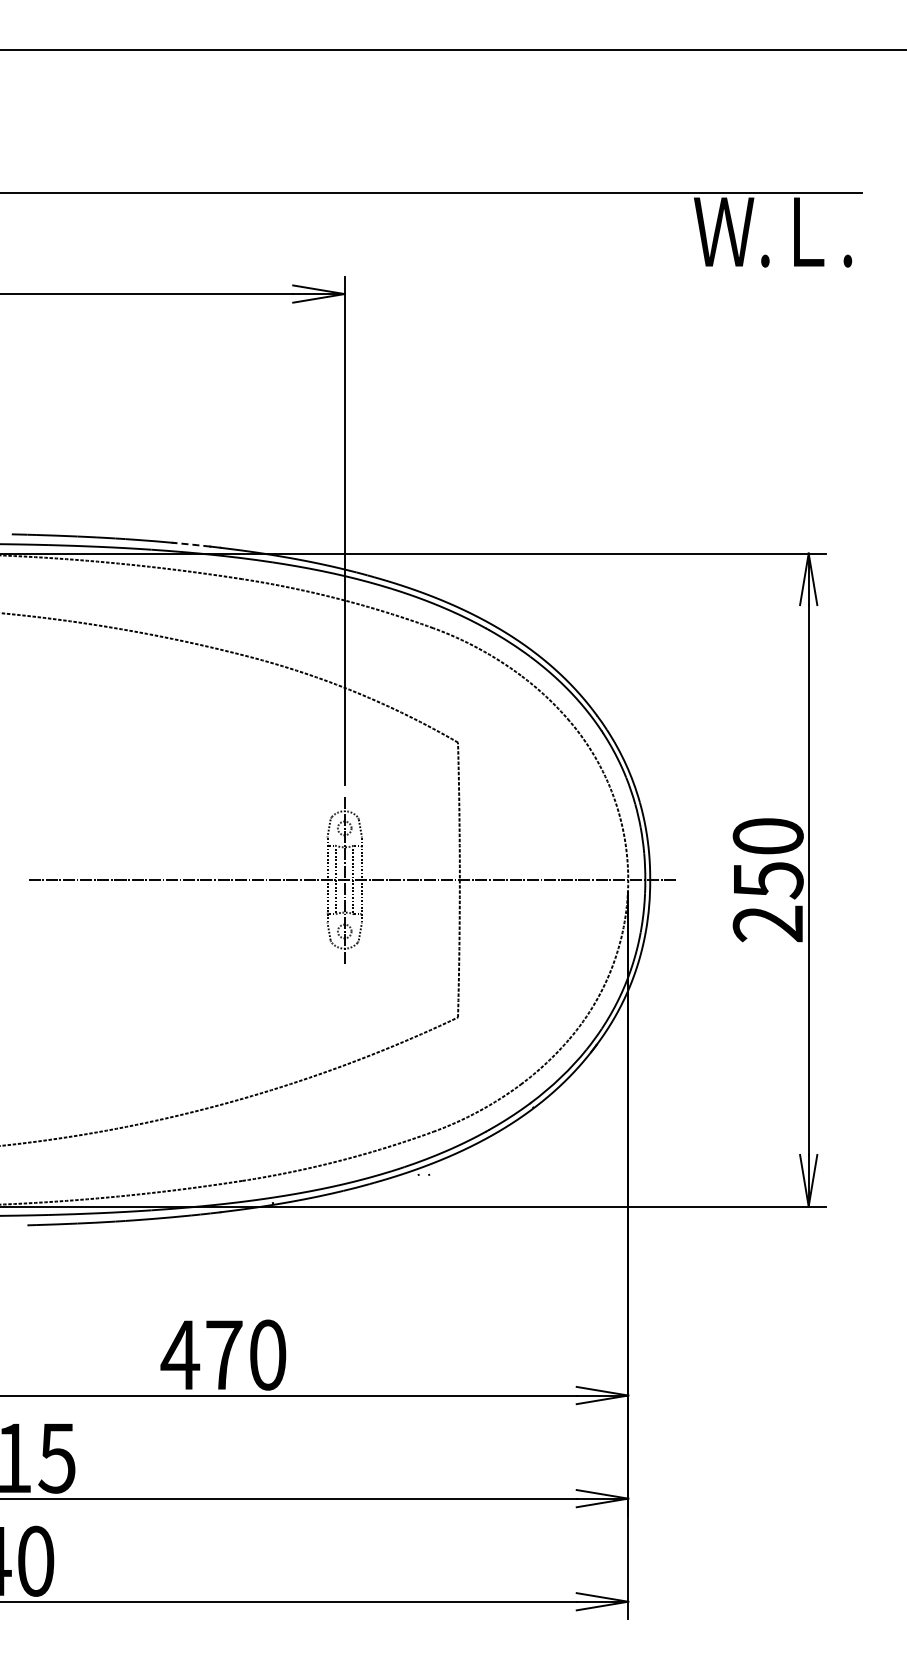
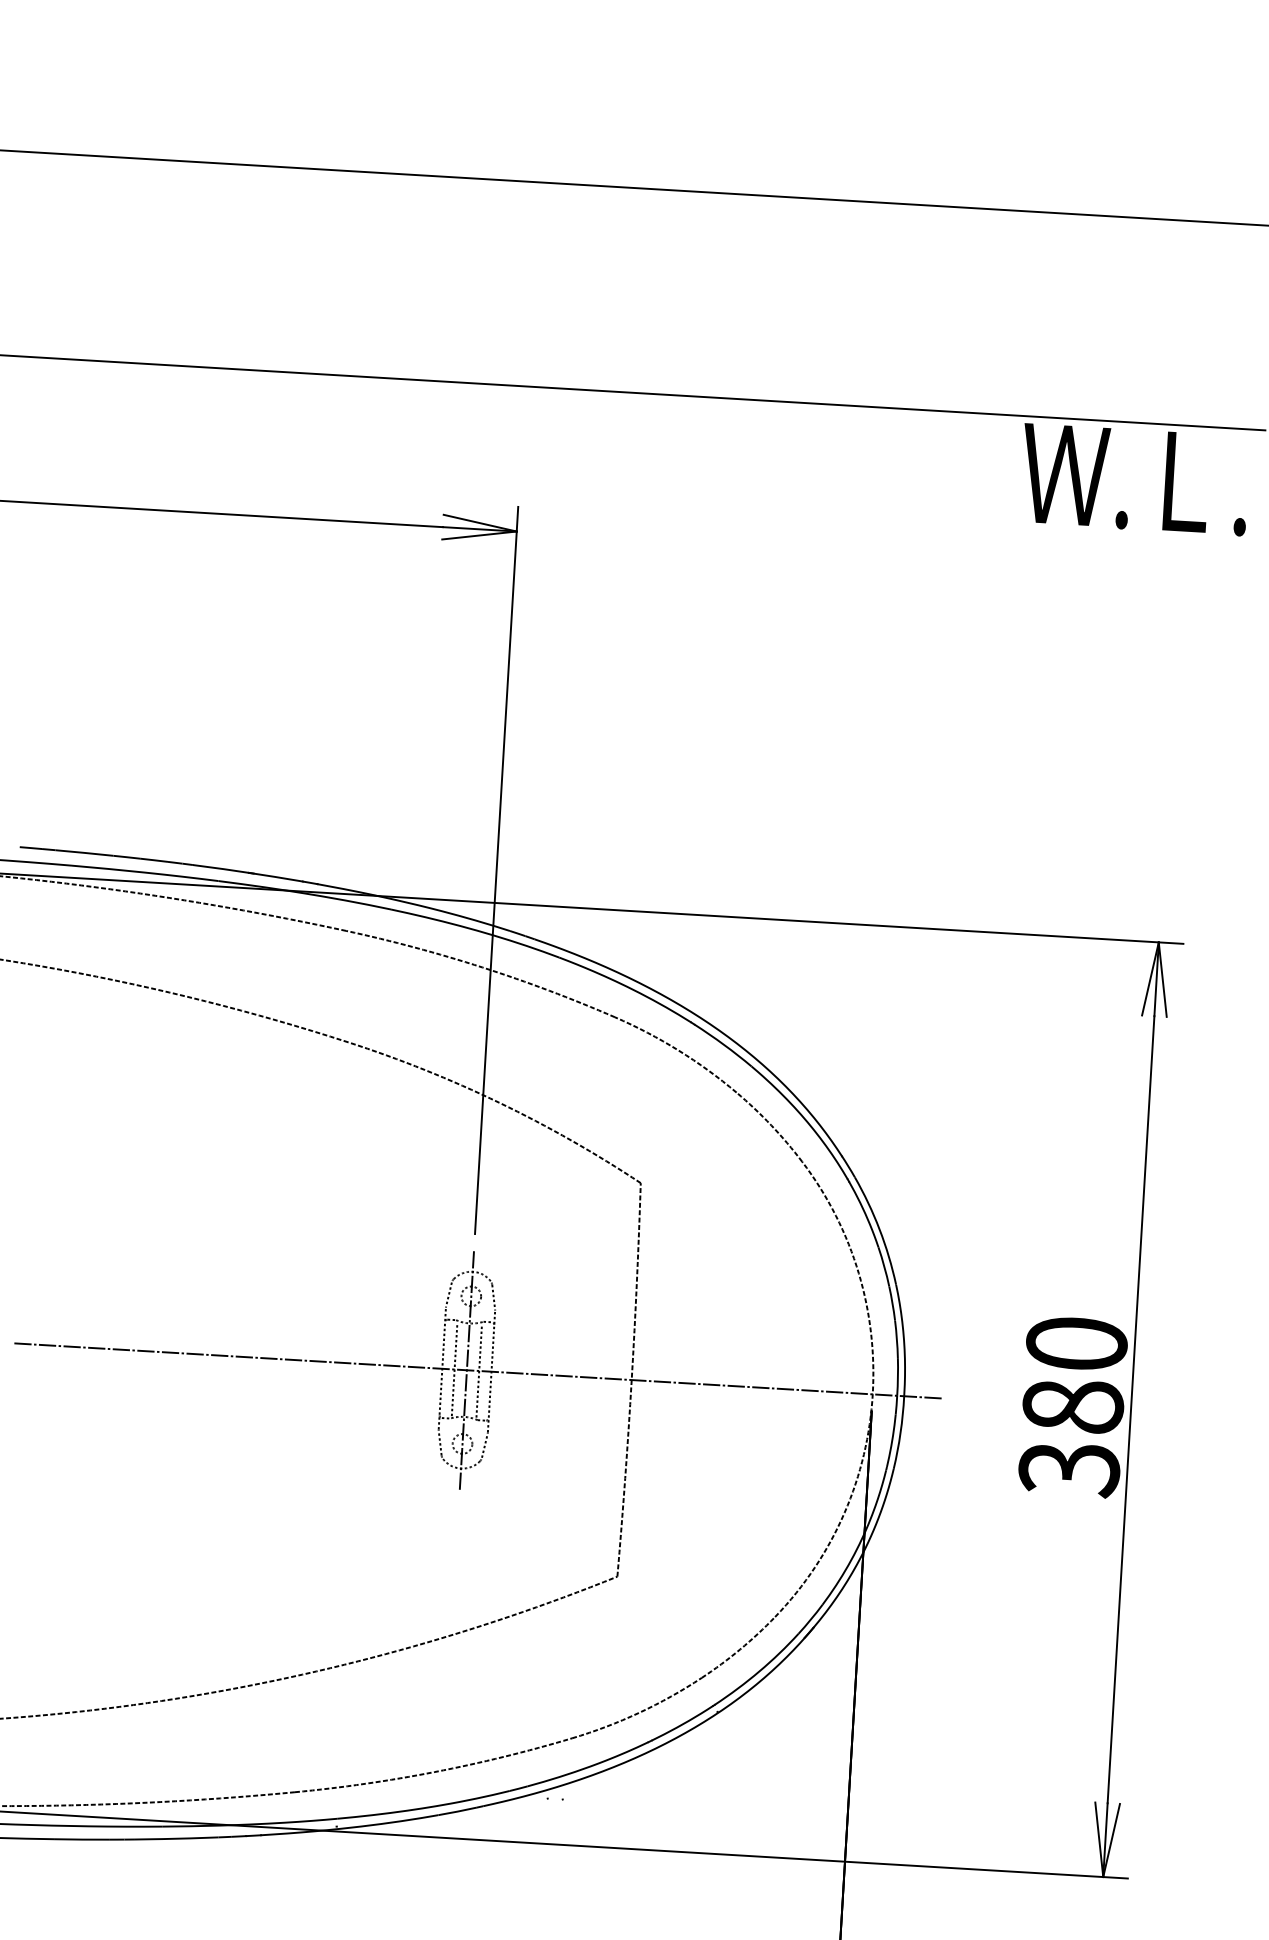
line: (191, 544) -> (276, 876), dashed -> solid
text: (768, 902) -> (1071, 1438), 250 -> 380

